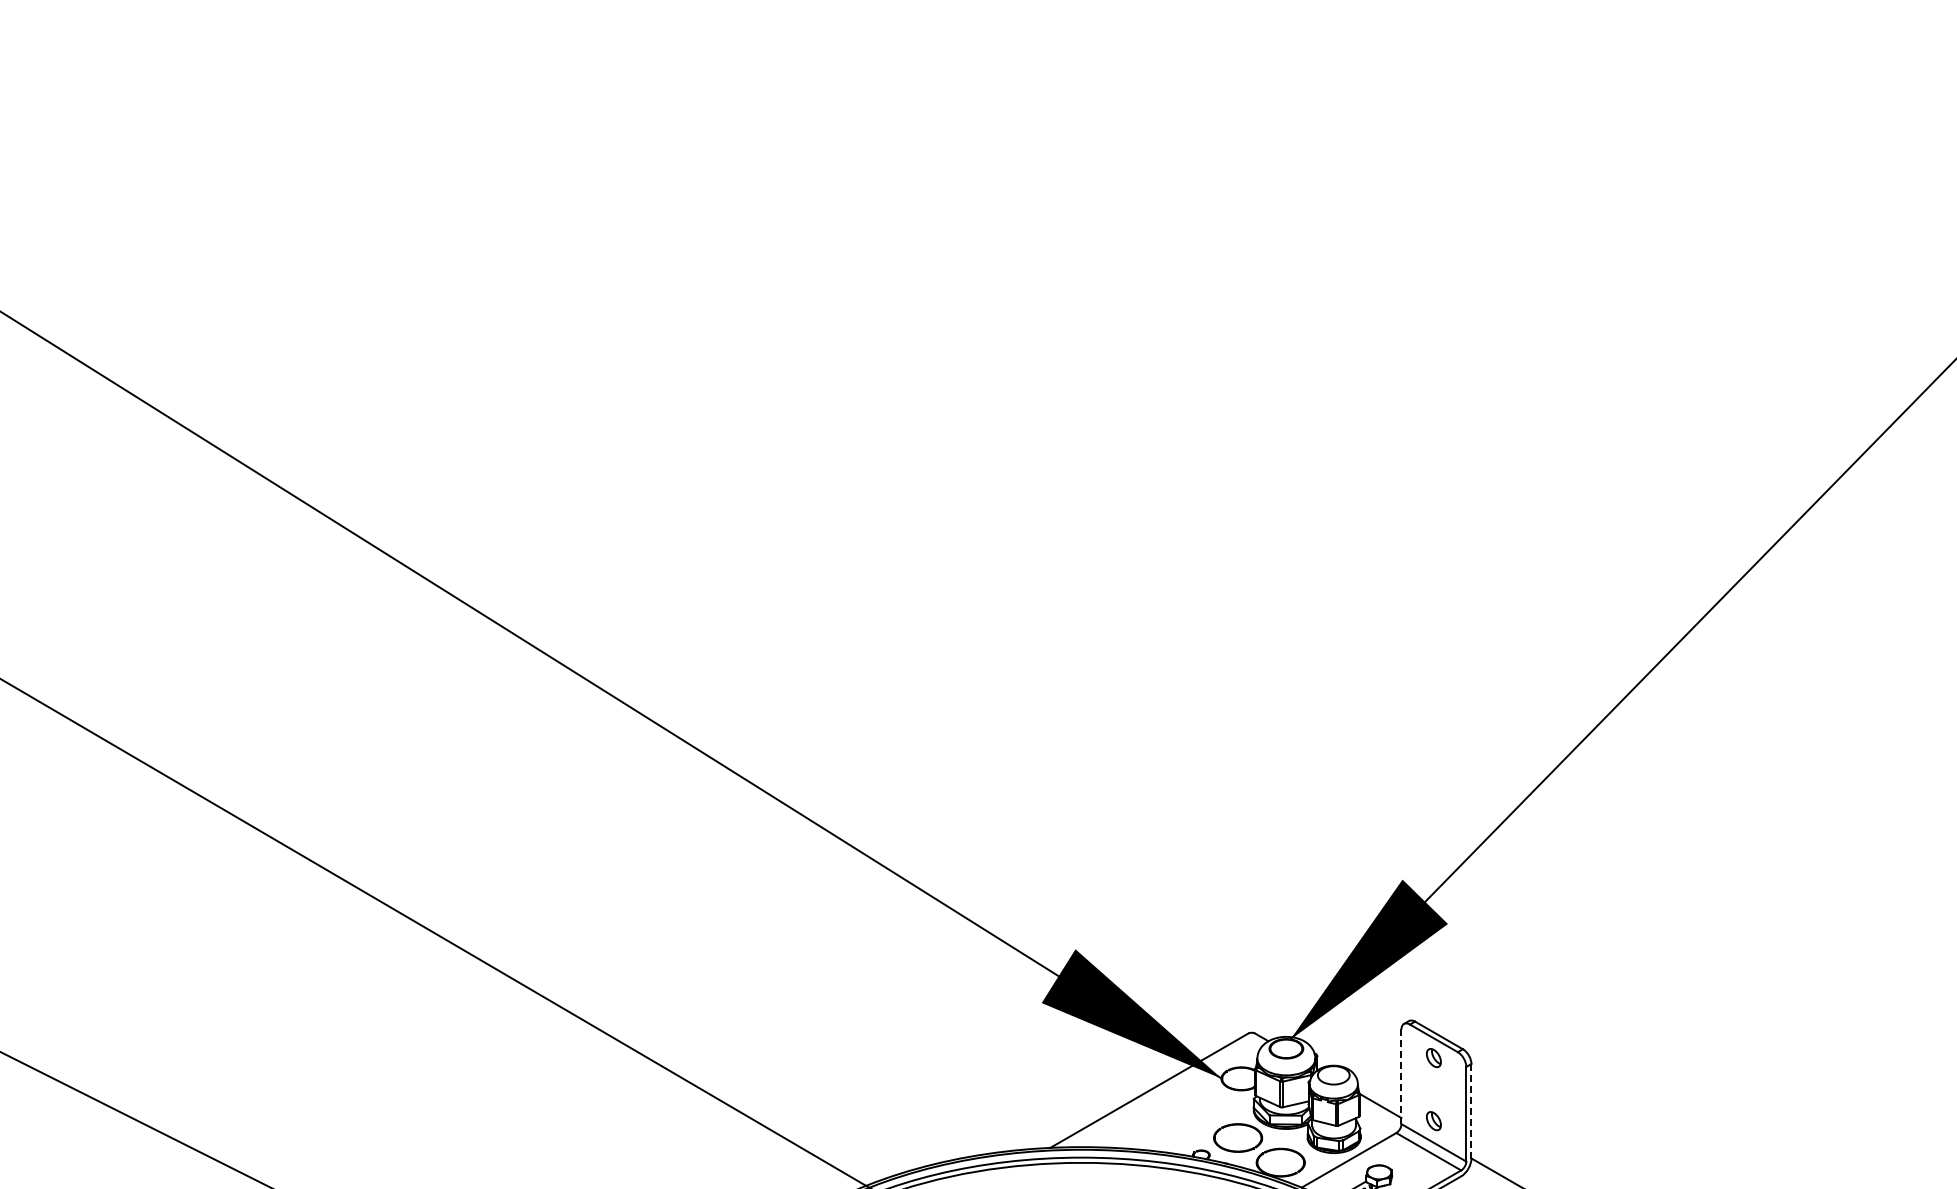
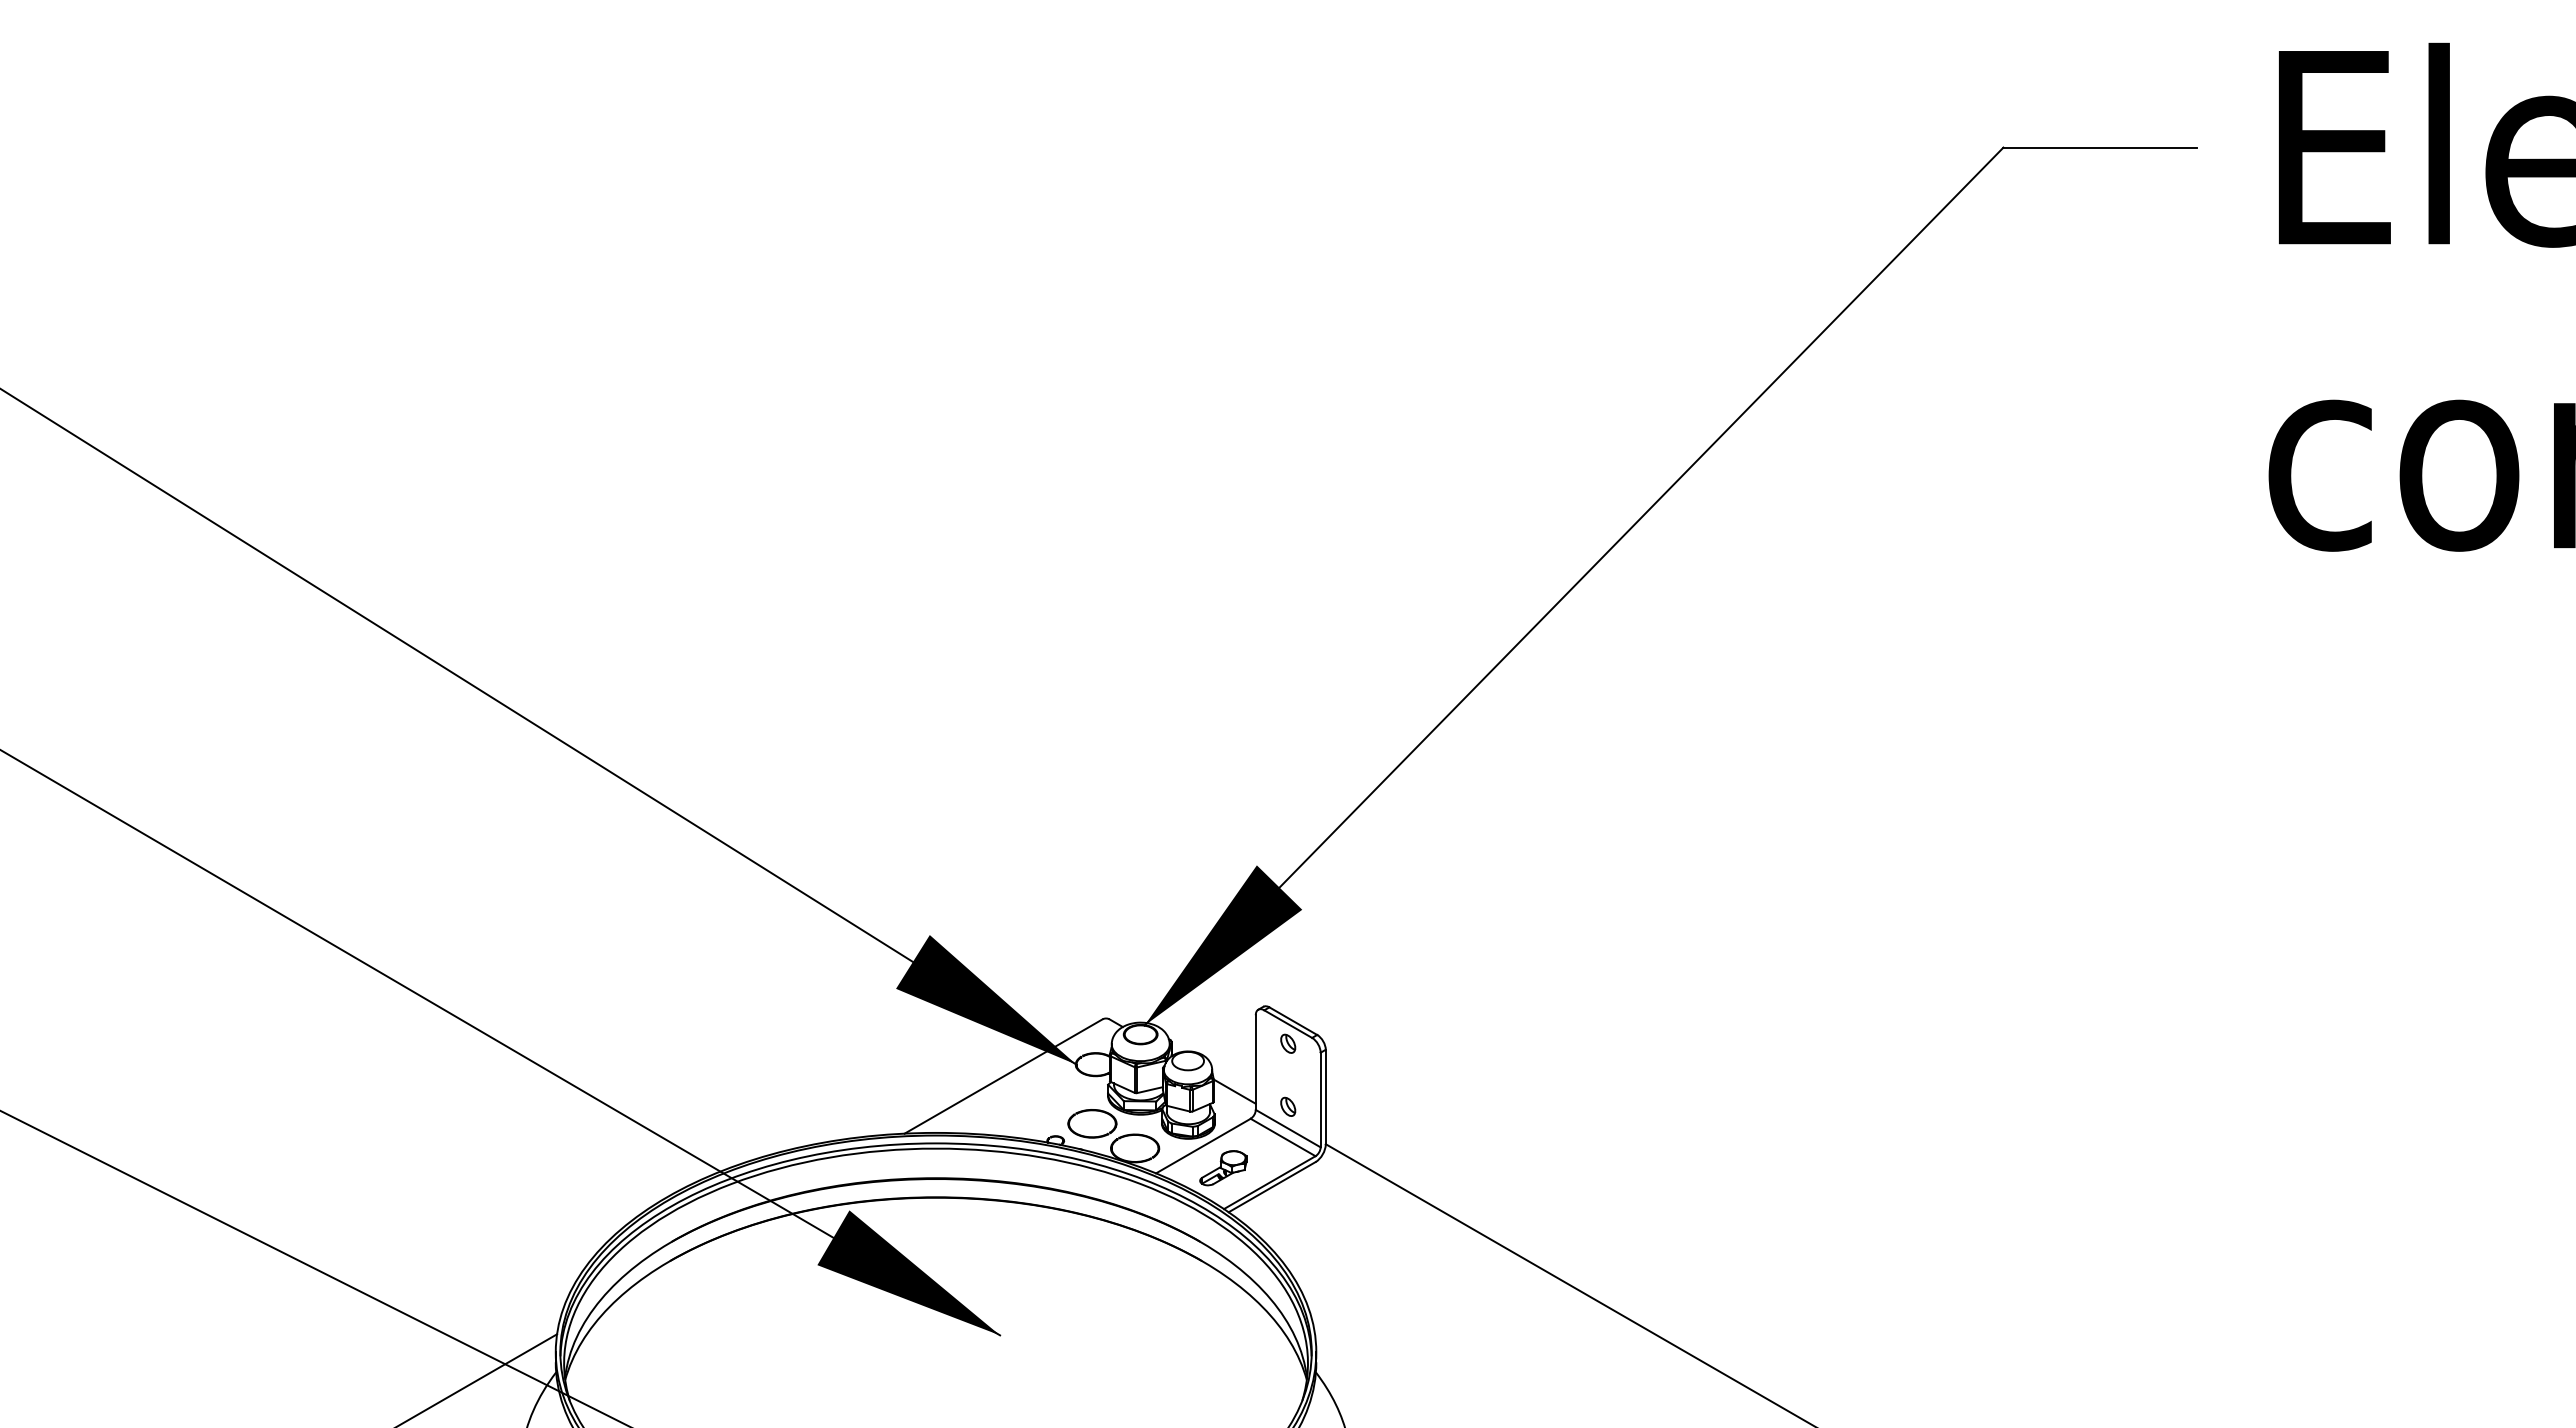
line: (1401, 1076) -> (1255, 1062), dashed -> solid
line: (1471, 1110) -> (1325, 1096), dashed -> solid

